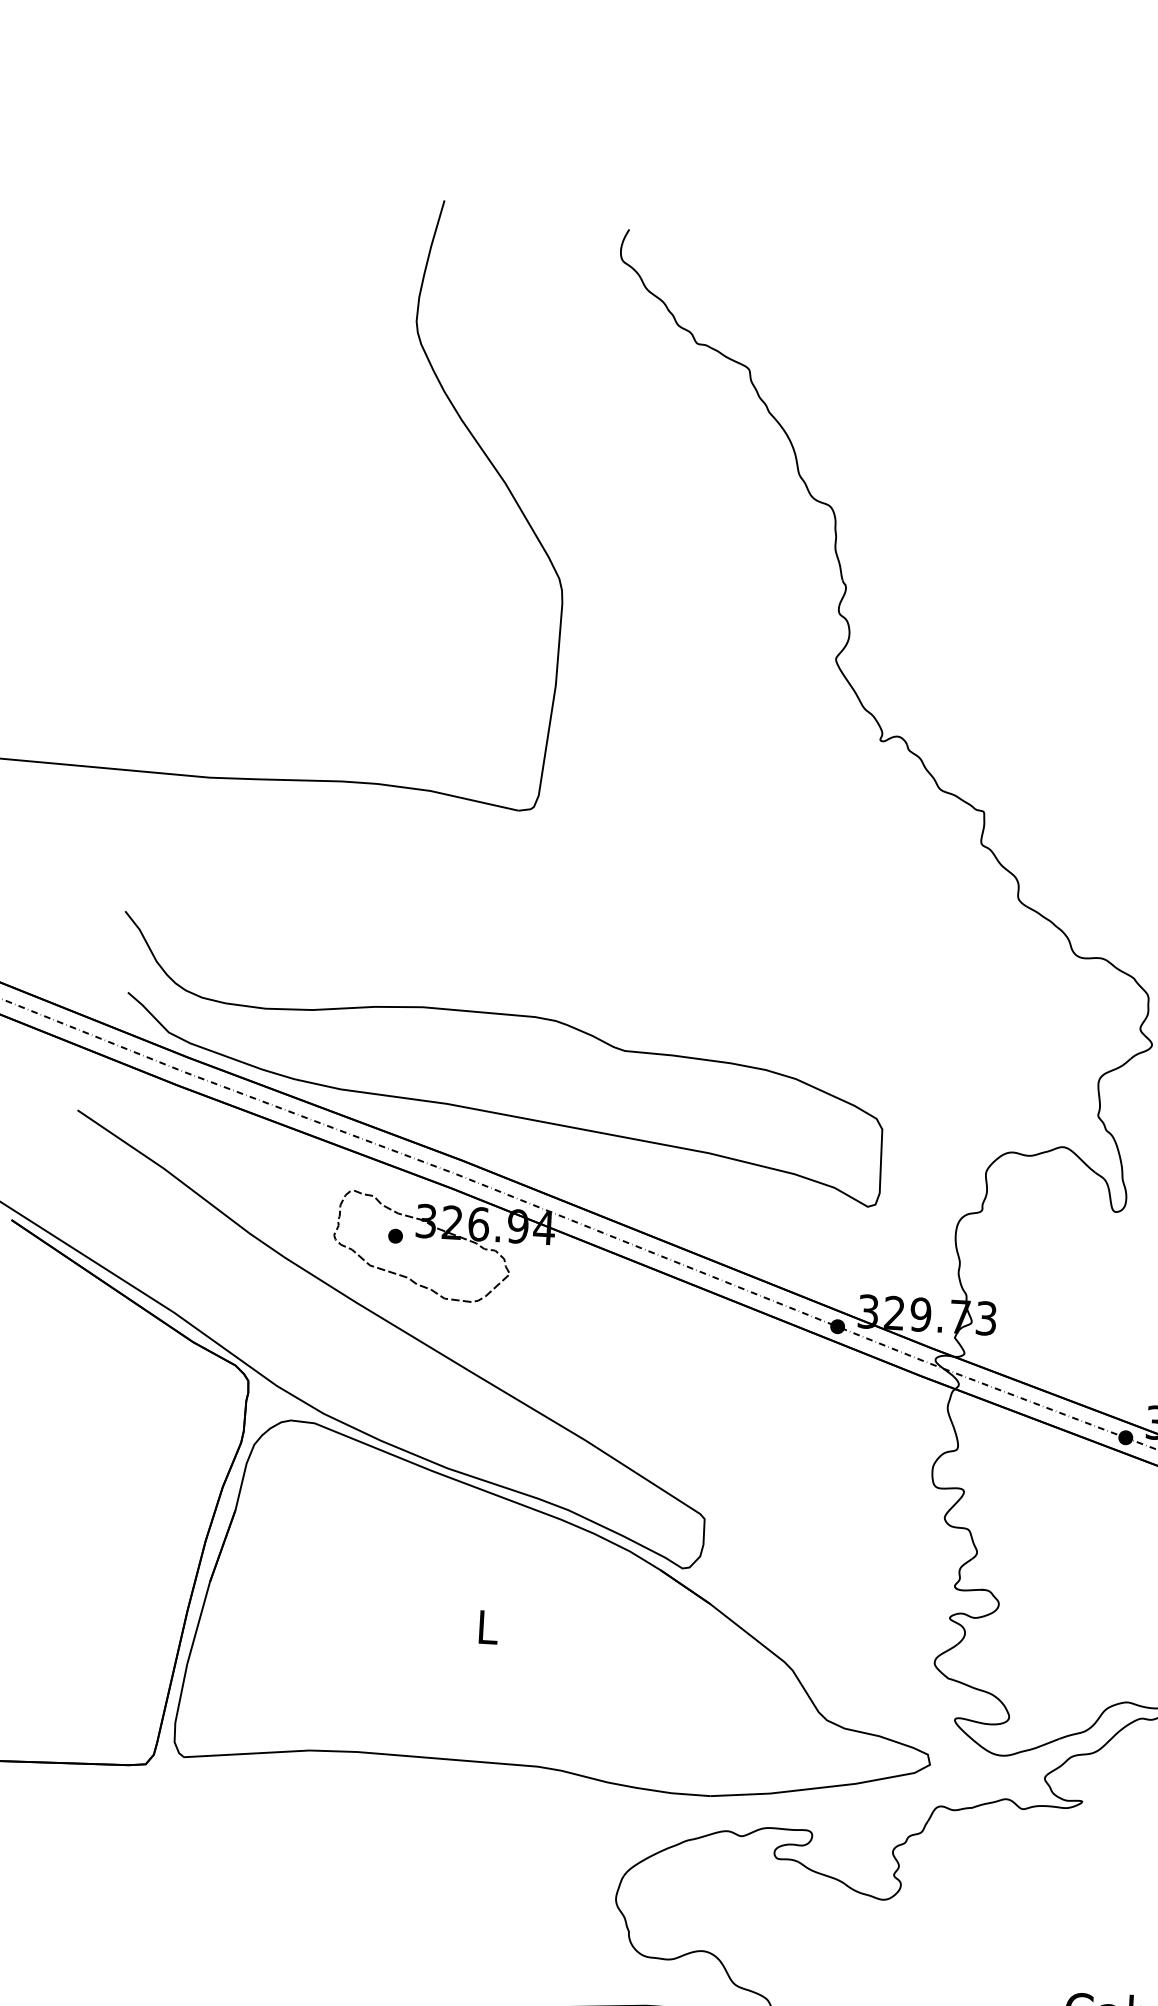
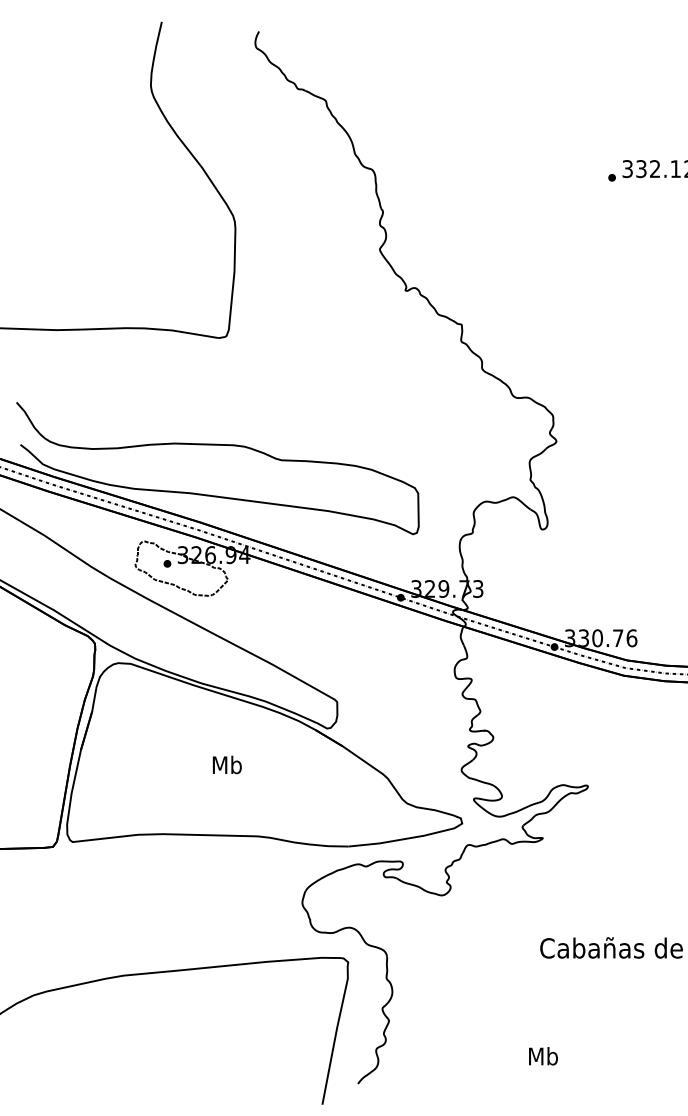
text: (486, 1625) -> (226, 764), L -> Mb

